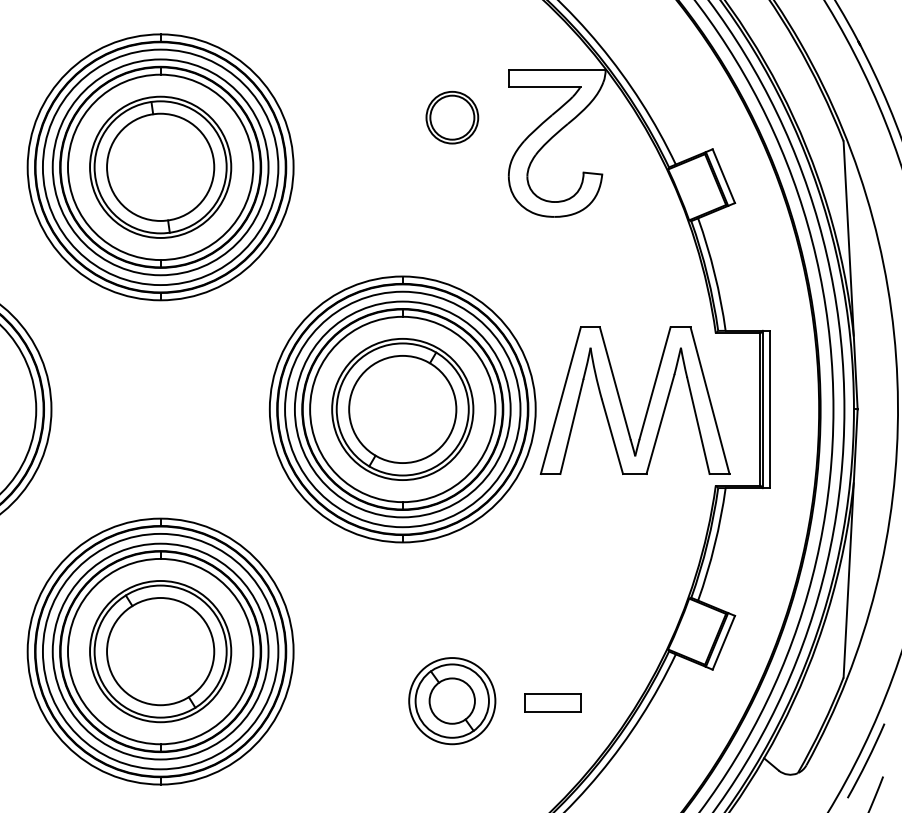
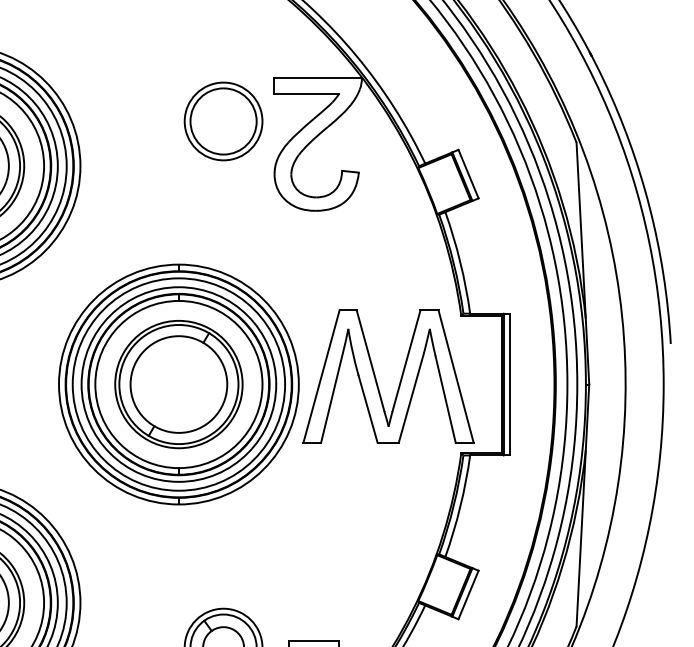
part: (452, 117) -> (223, 121), size x1.67

